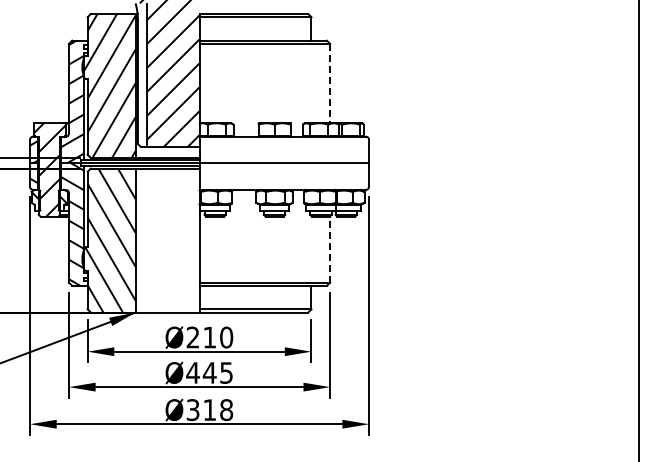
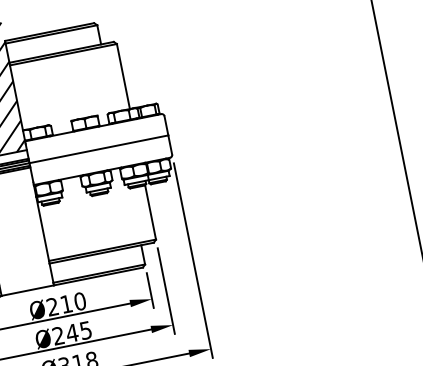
line: (330, 83) -> (123, 76), dashed -> solid
line: (330, 249) -> (150, 212), dashed -> solid
text: (192, 372) -> (57, 335), Ø445 -> Ø245

